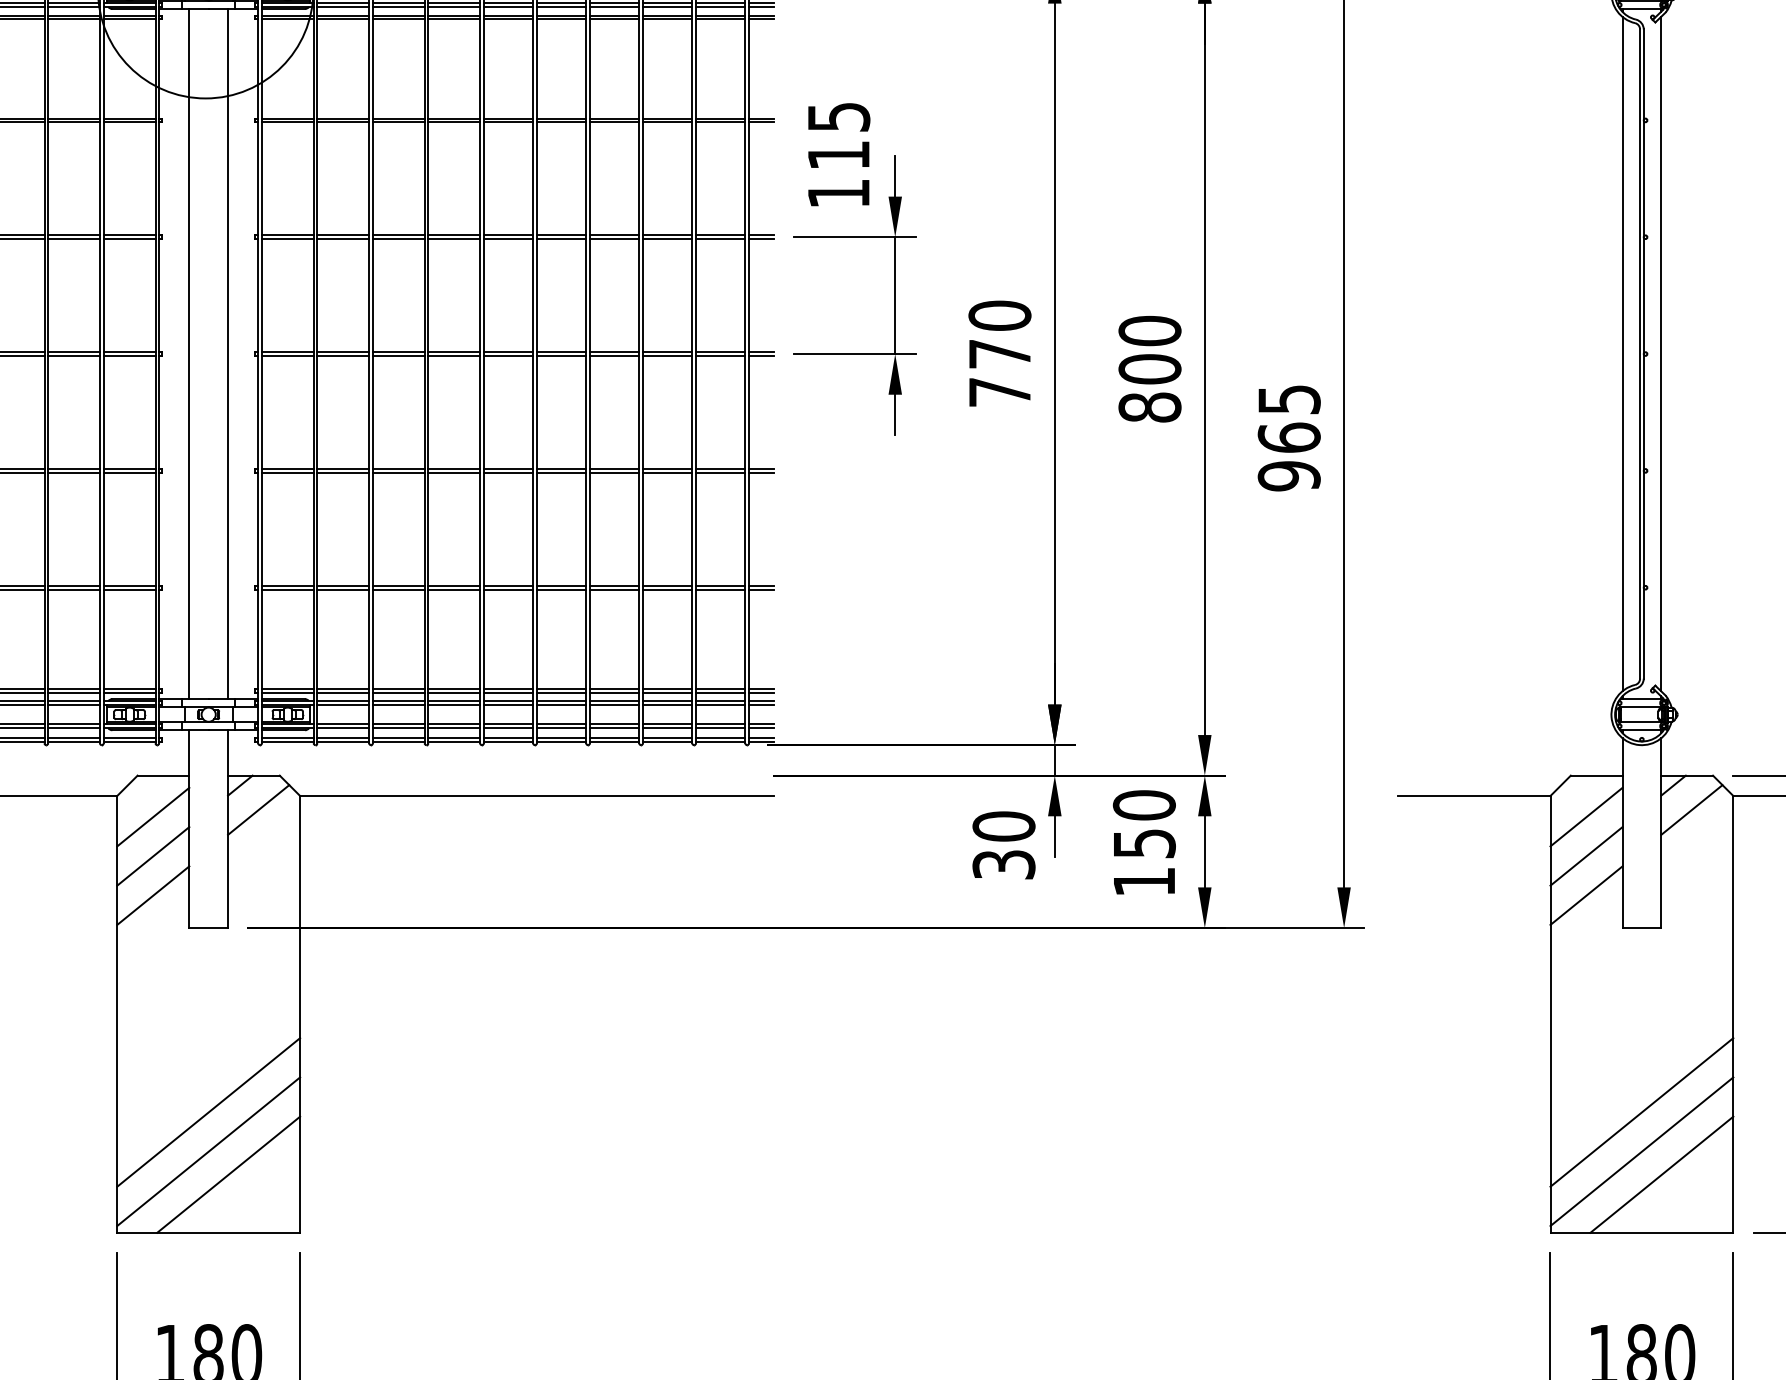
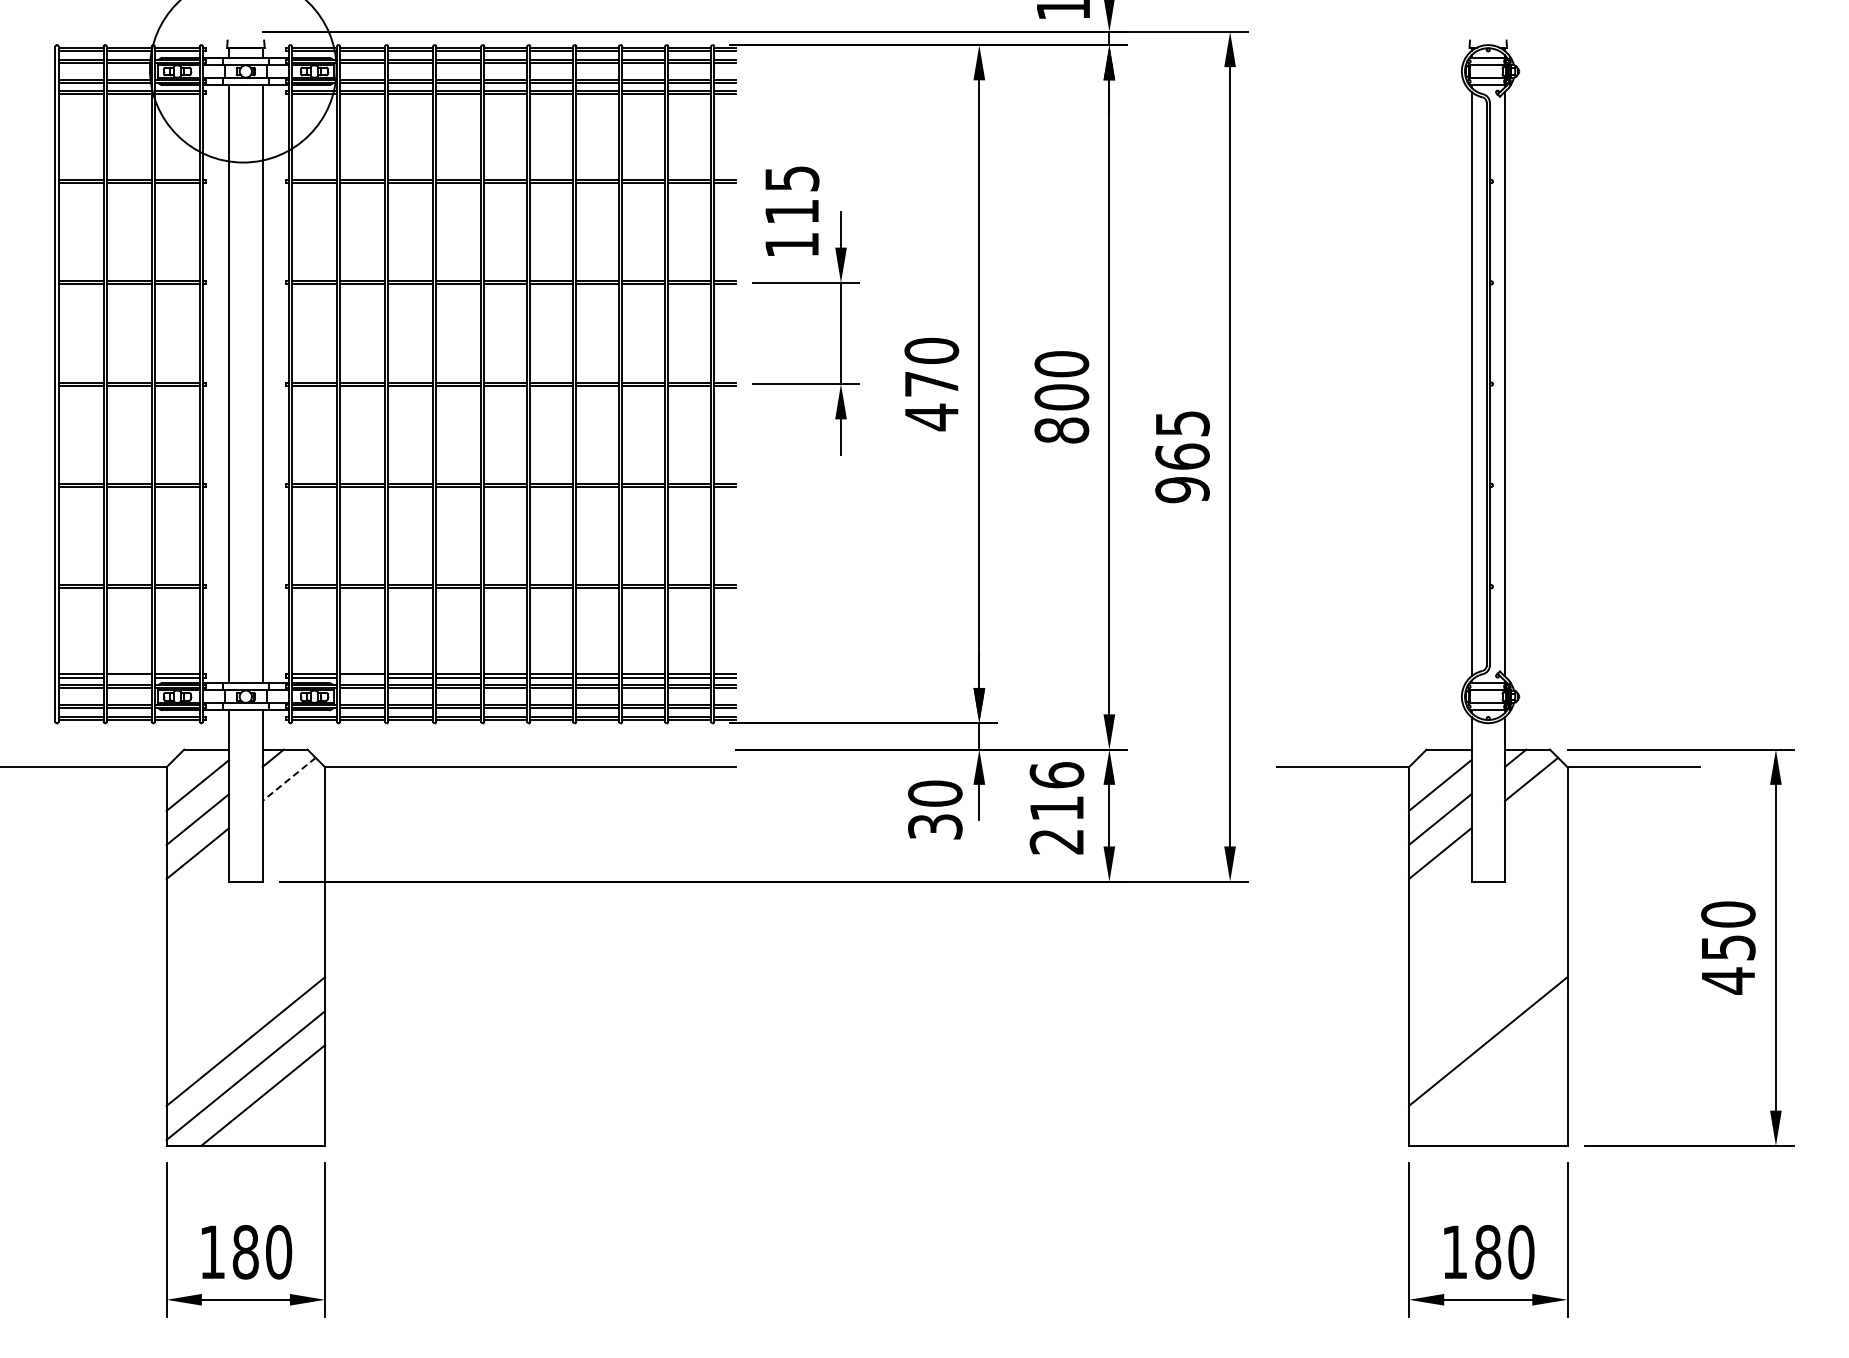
text: (999, 392) -> (931, 417), 770 -> 470
line: (73, 692) -> (128, 677), removed
line: (343, 692) -> (362, 677), removed
line: (257, 810) -> (288, 779), solid -> dashed
text: (1143, 843) -> (1056, 808), 150 -> 216
line: (1642, 1151) -> (1488, 1075), removed
line: (1661, 1174) -> (1505, 1095), removed

